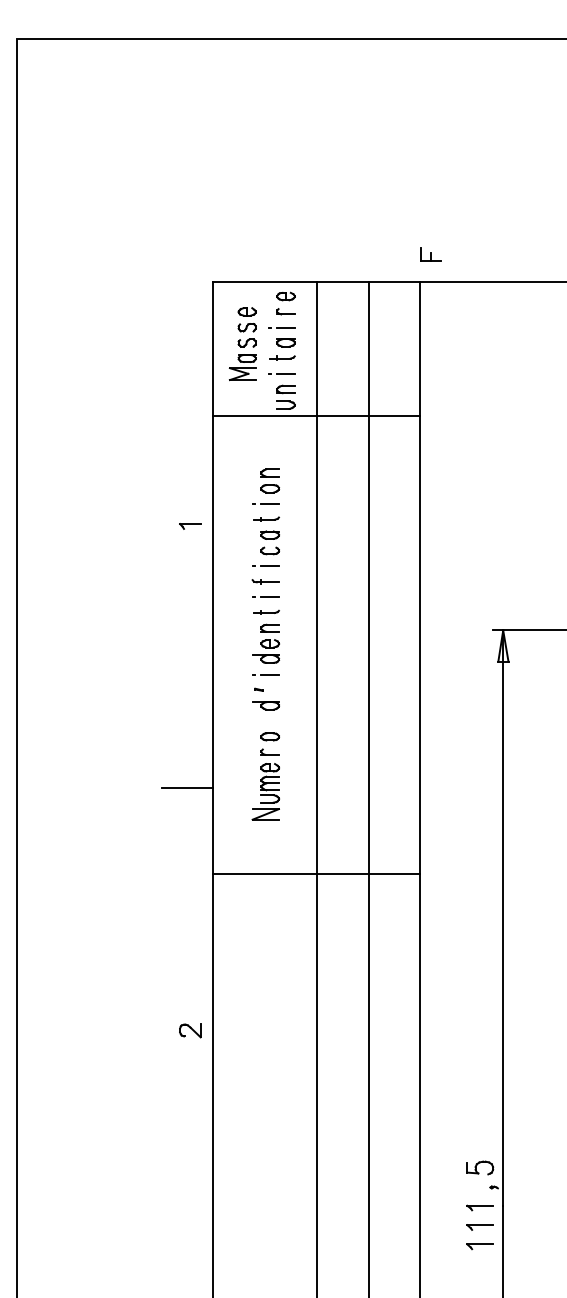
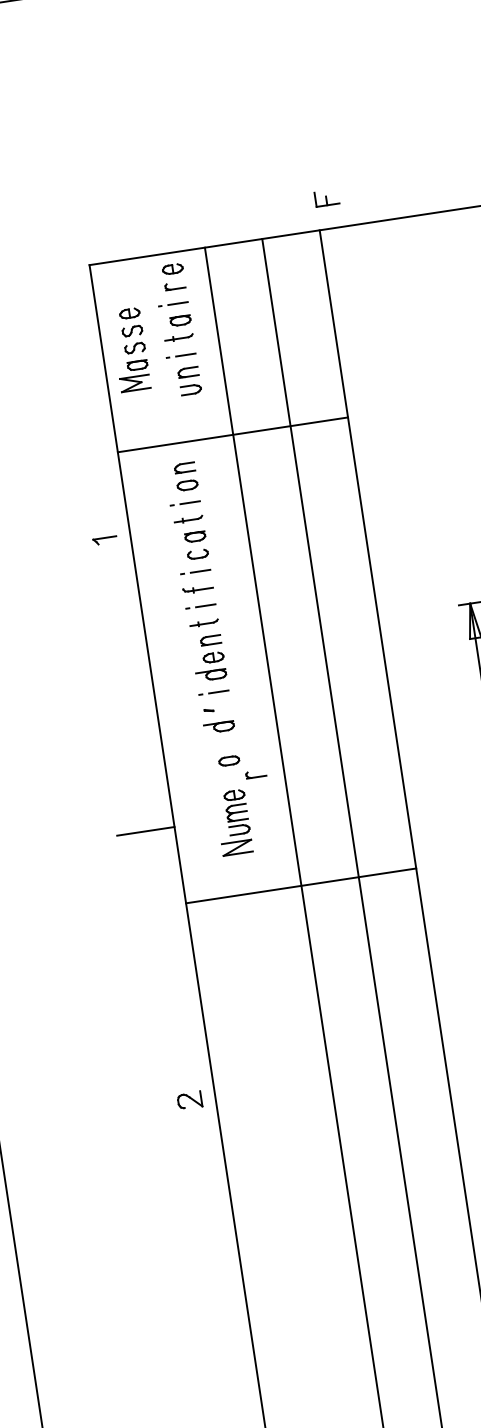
part: (242, 344) -> (130, 350), moved
line: (316, 416) -> (232, 435), moved
part: (269, 751) -> (255, 773), moved
line: (316, 874) -> (300, 886), moved

